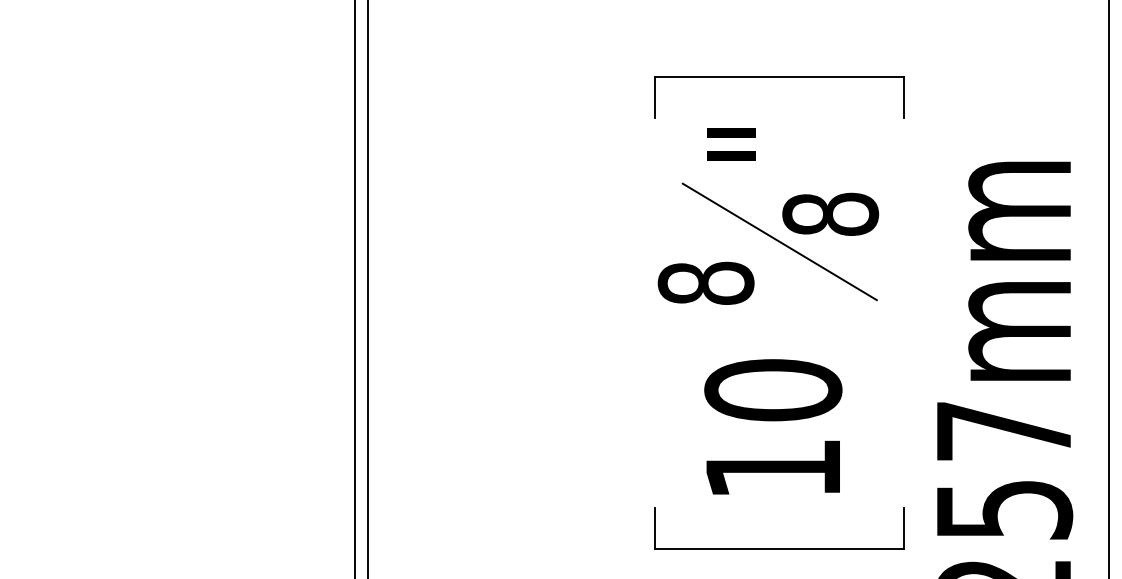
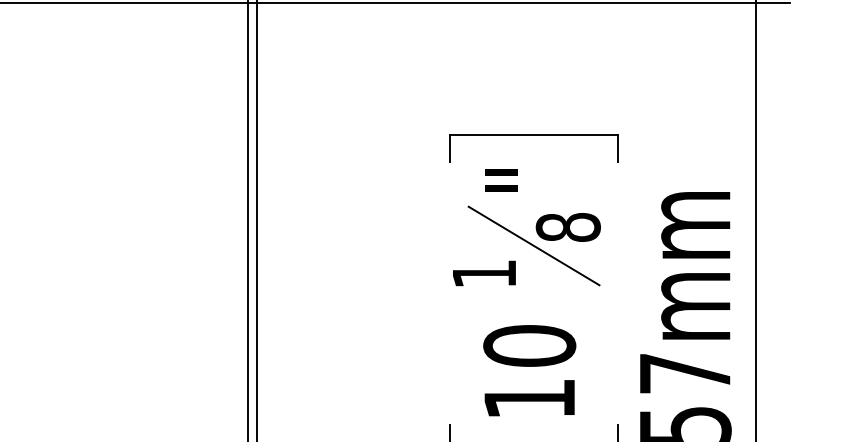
text: (706, 282) -> (484, 273), 8 -> 1

